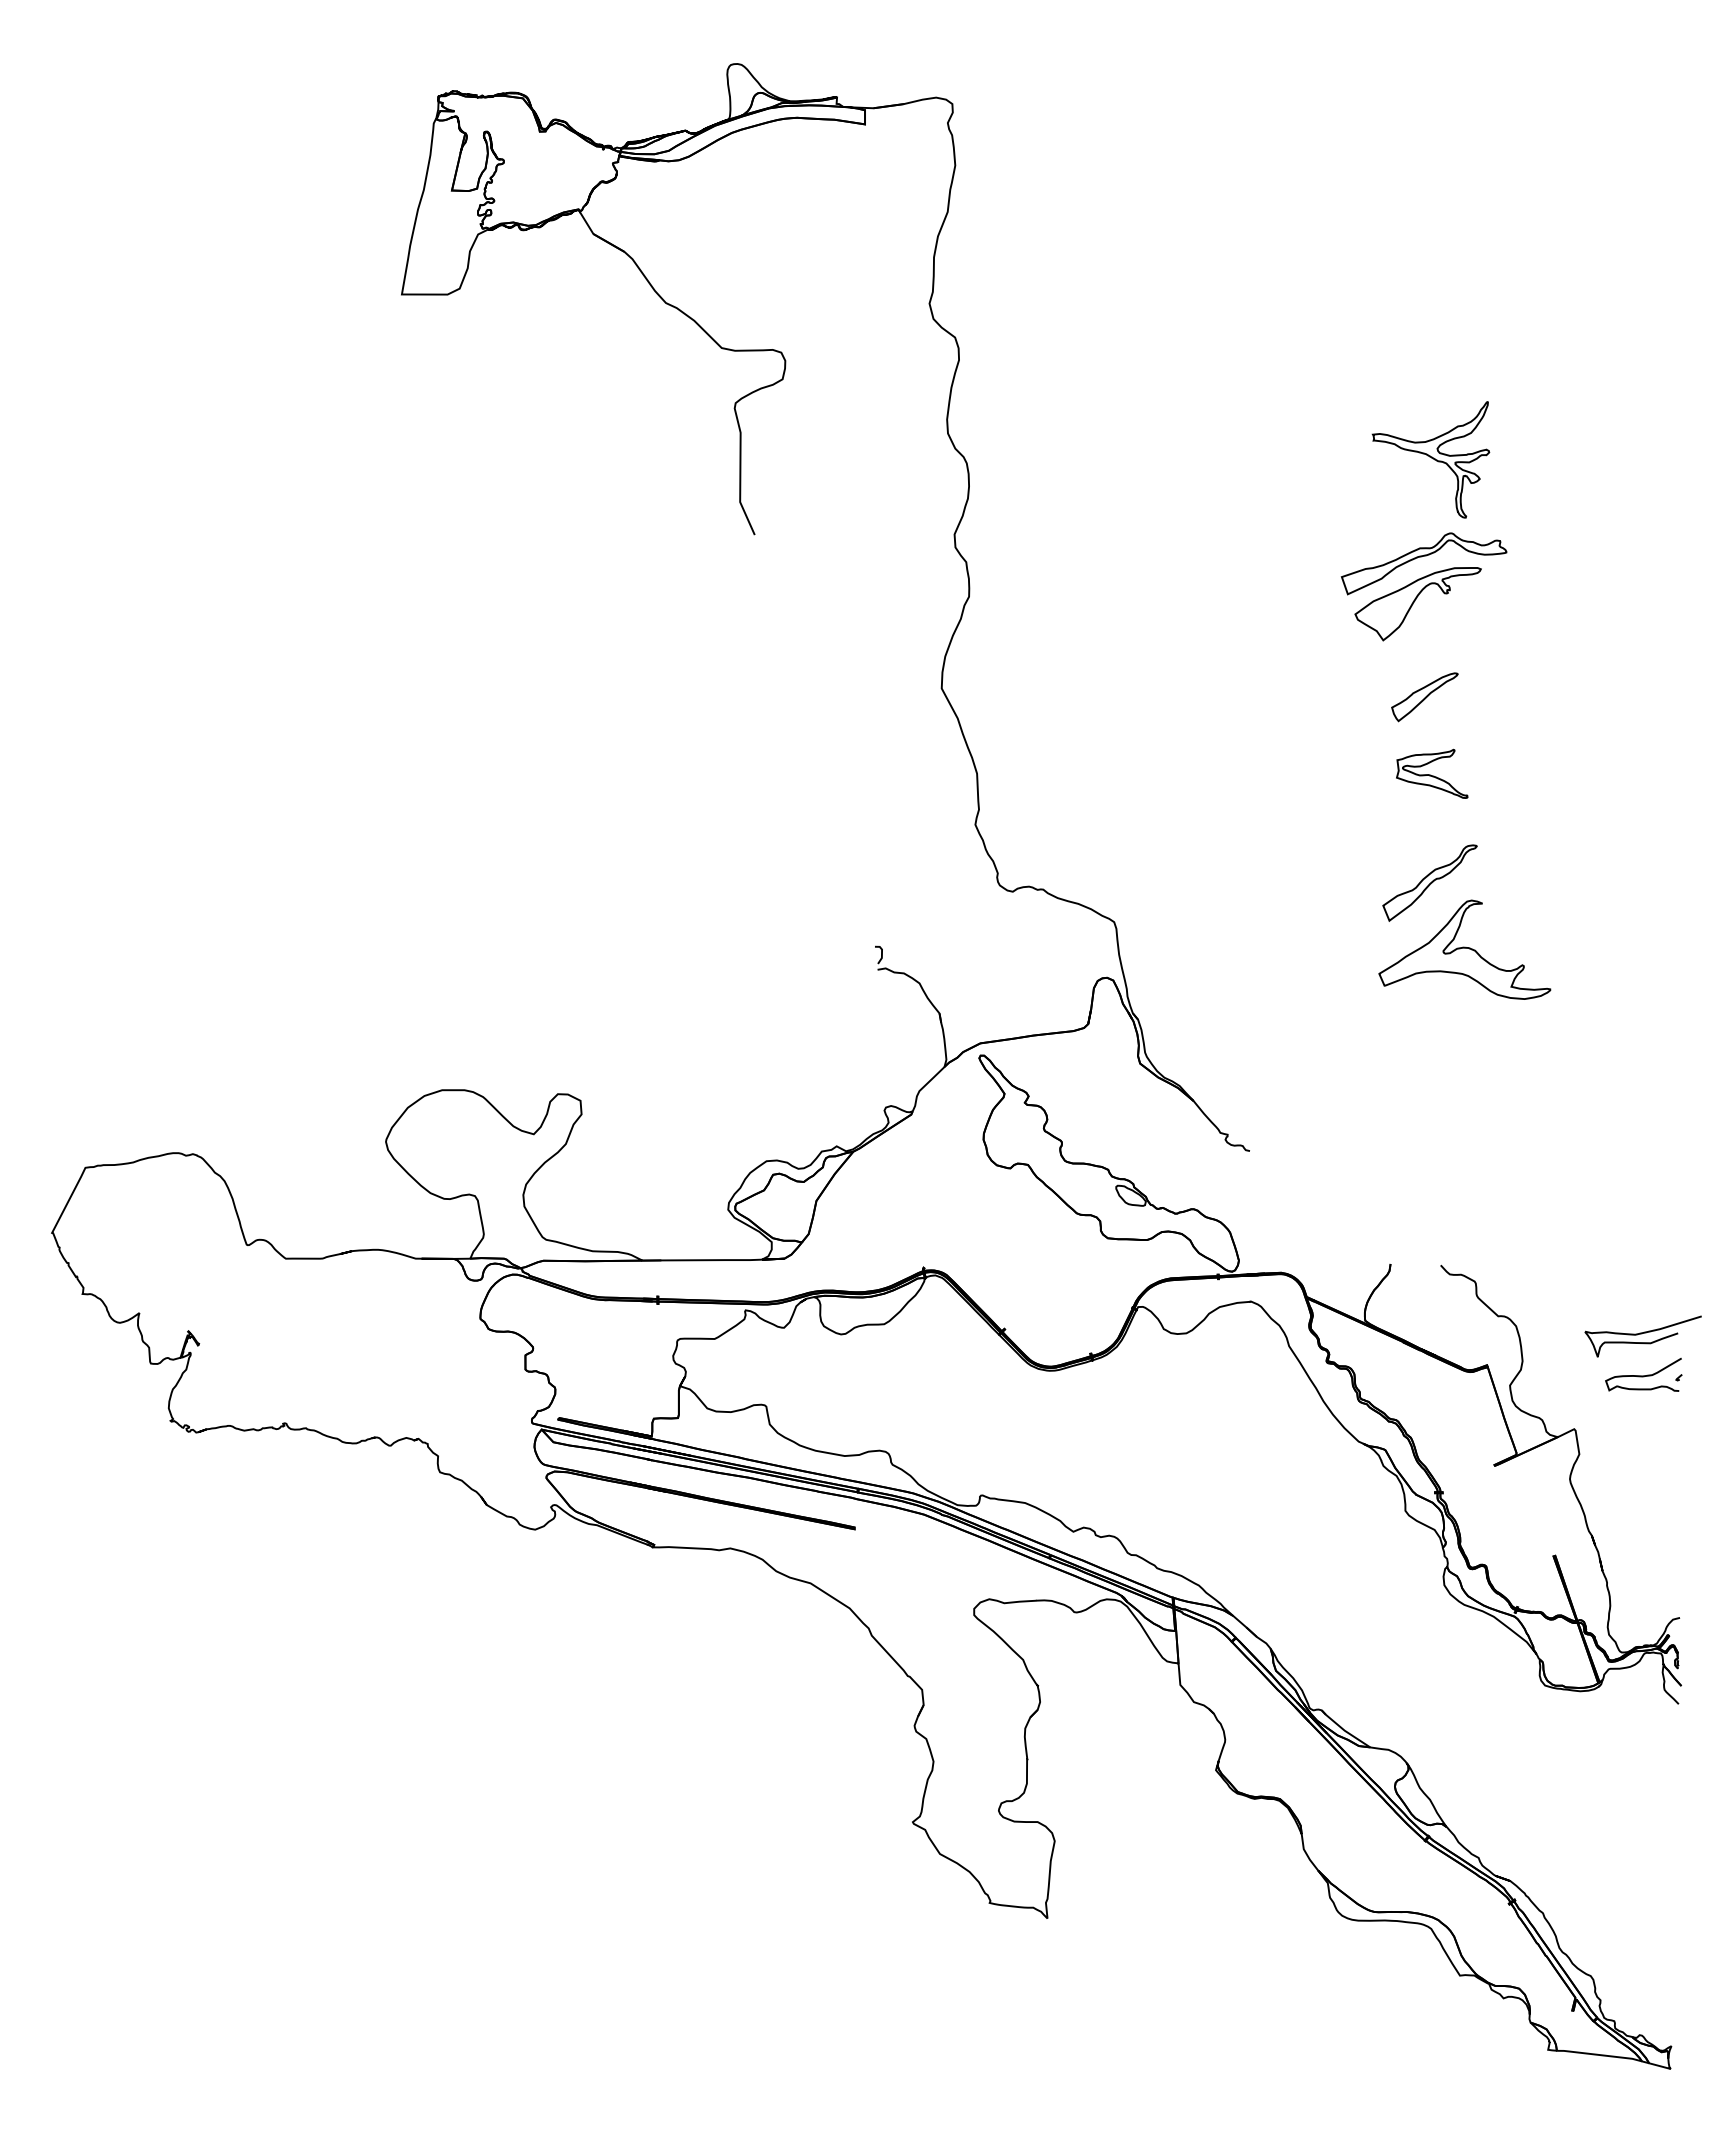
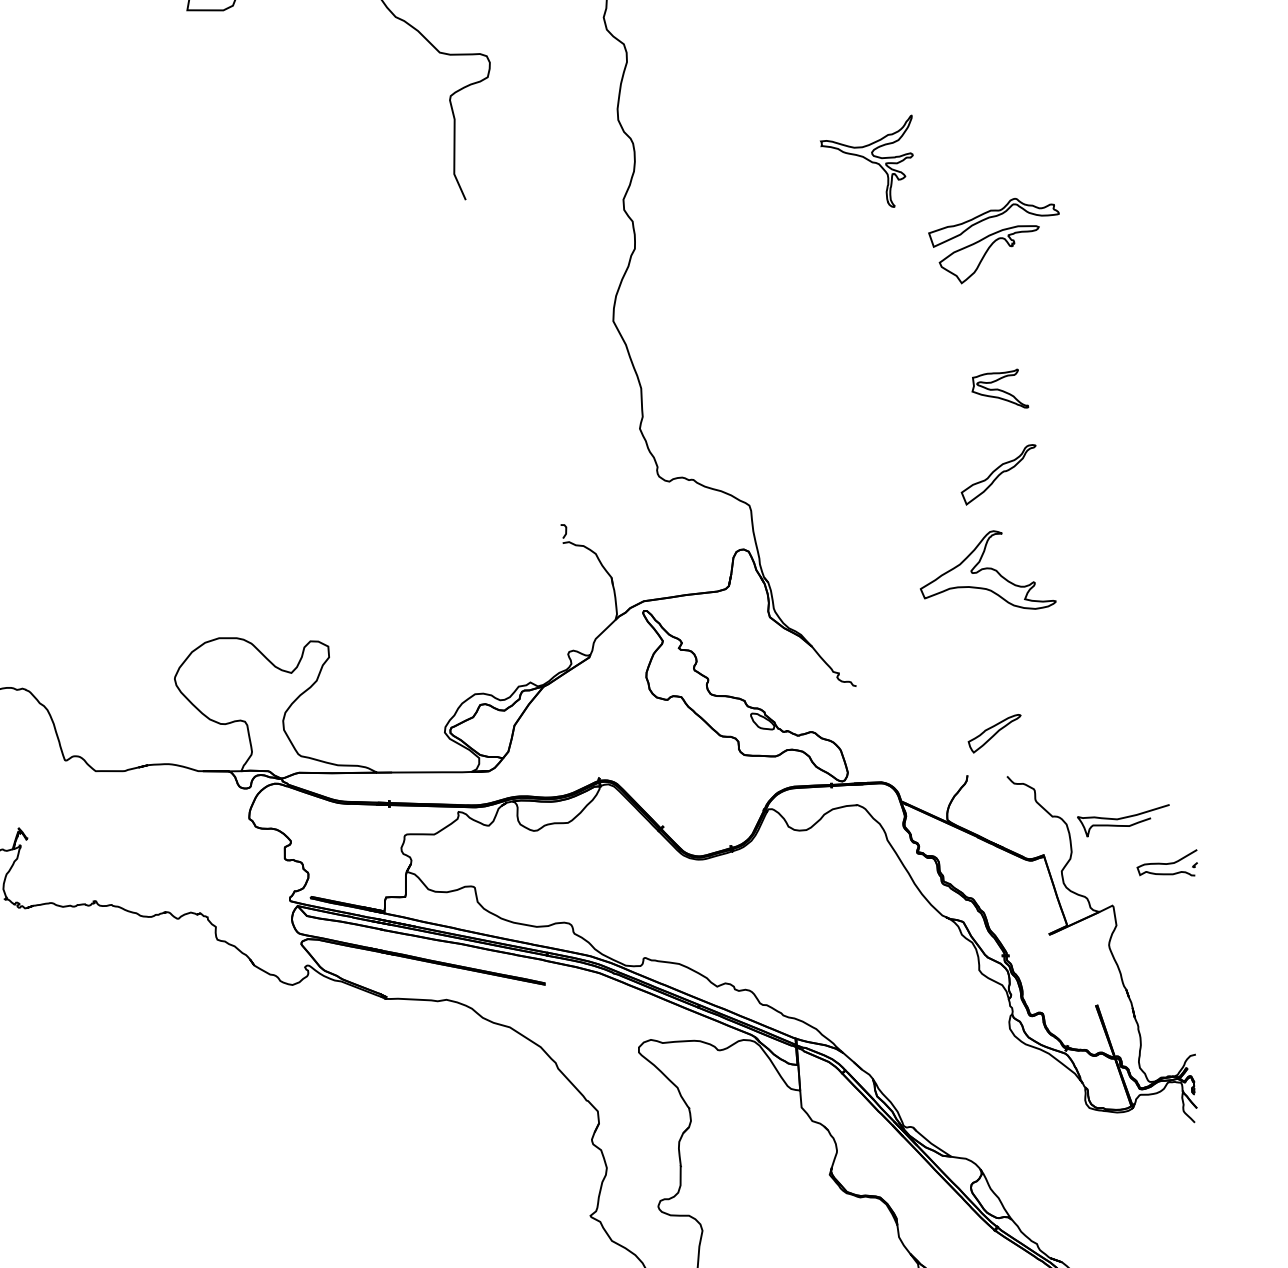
part: (1430, 459) -> (866, 161), moved
part: (1424, 697) -> (994, 733), moved
part: (1464, 949) -> (987, 569), moved
curve: (1642, 1334) -> (1122, 819), moved

